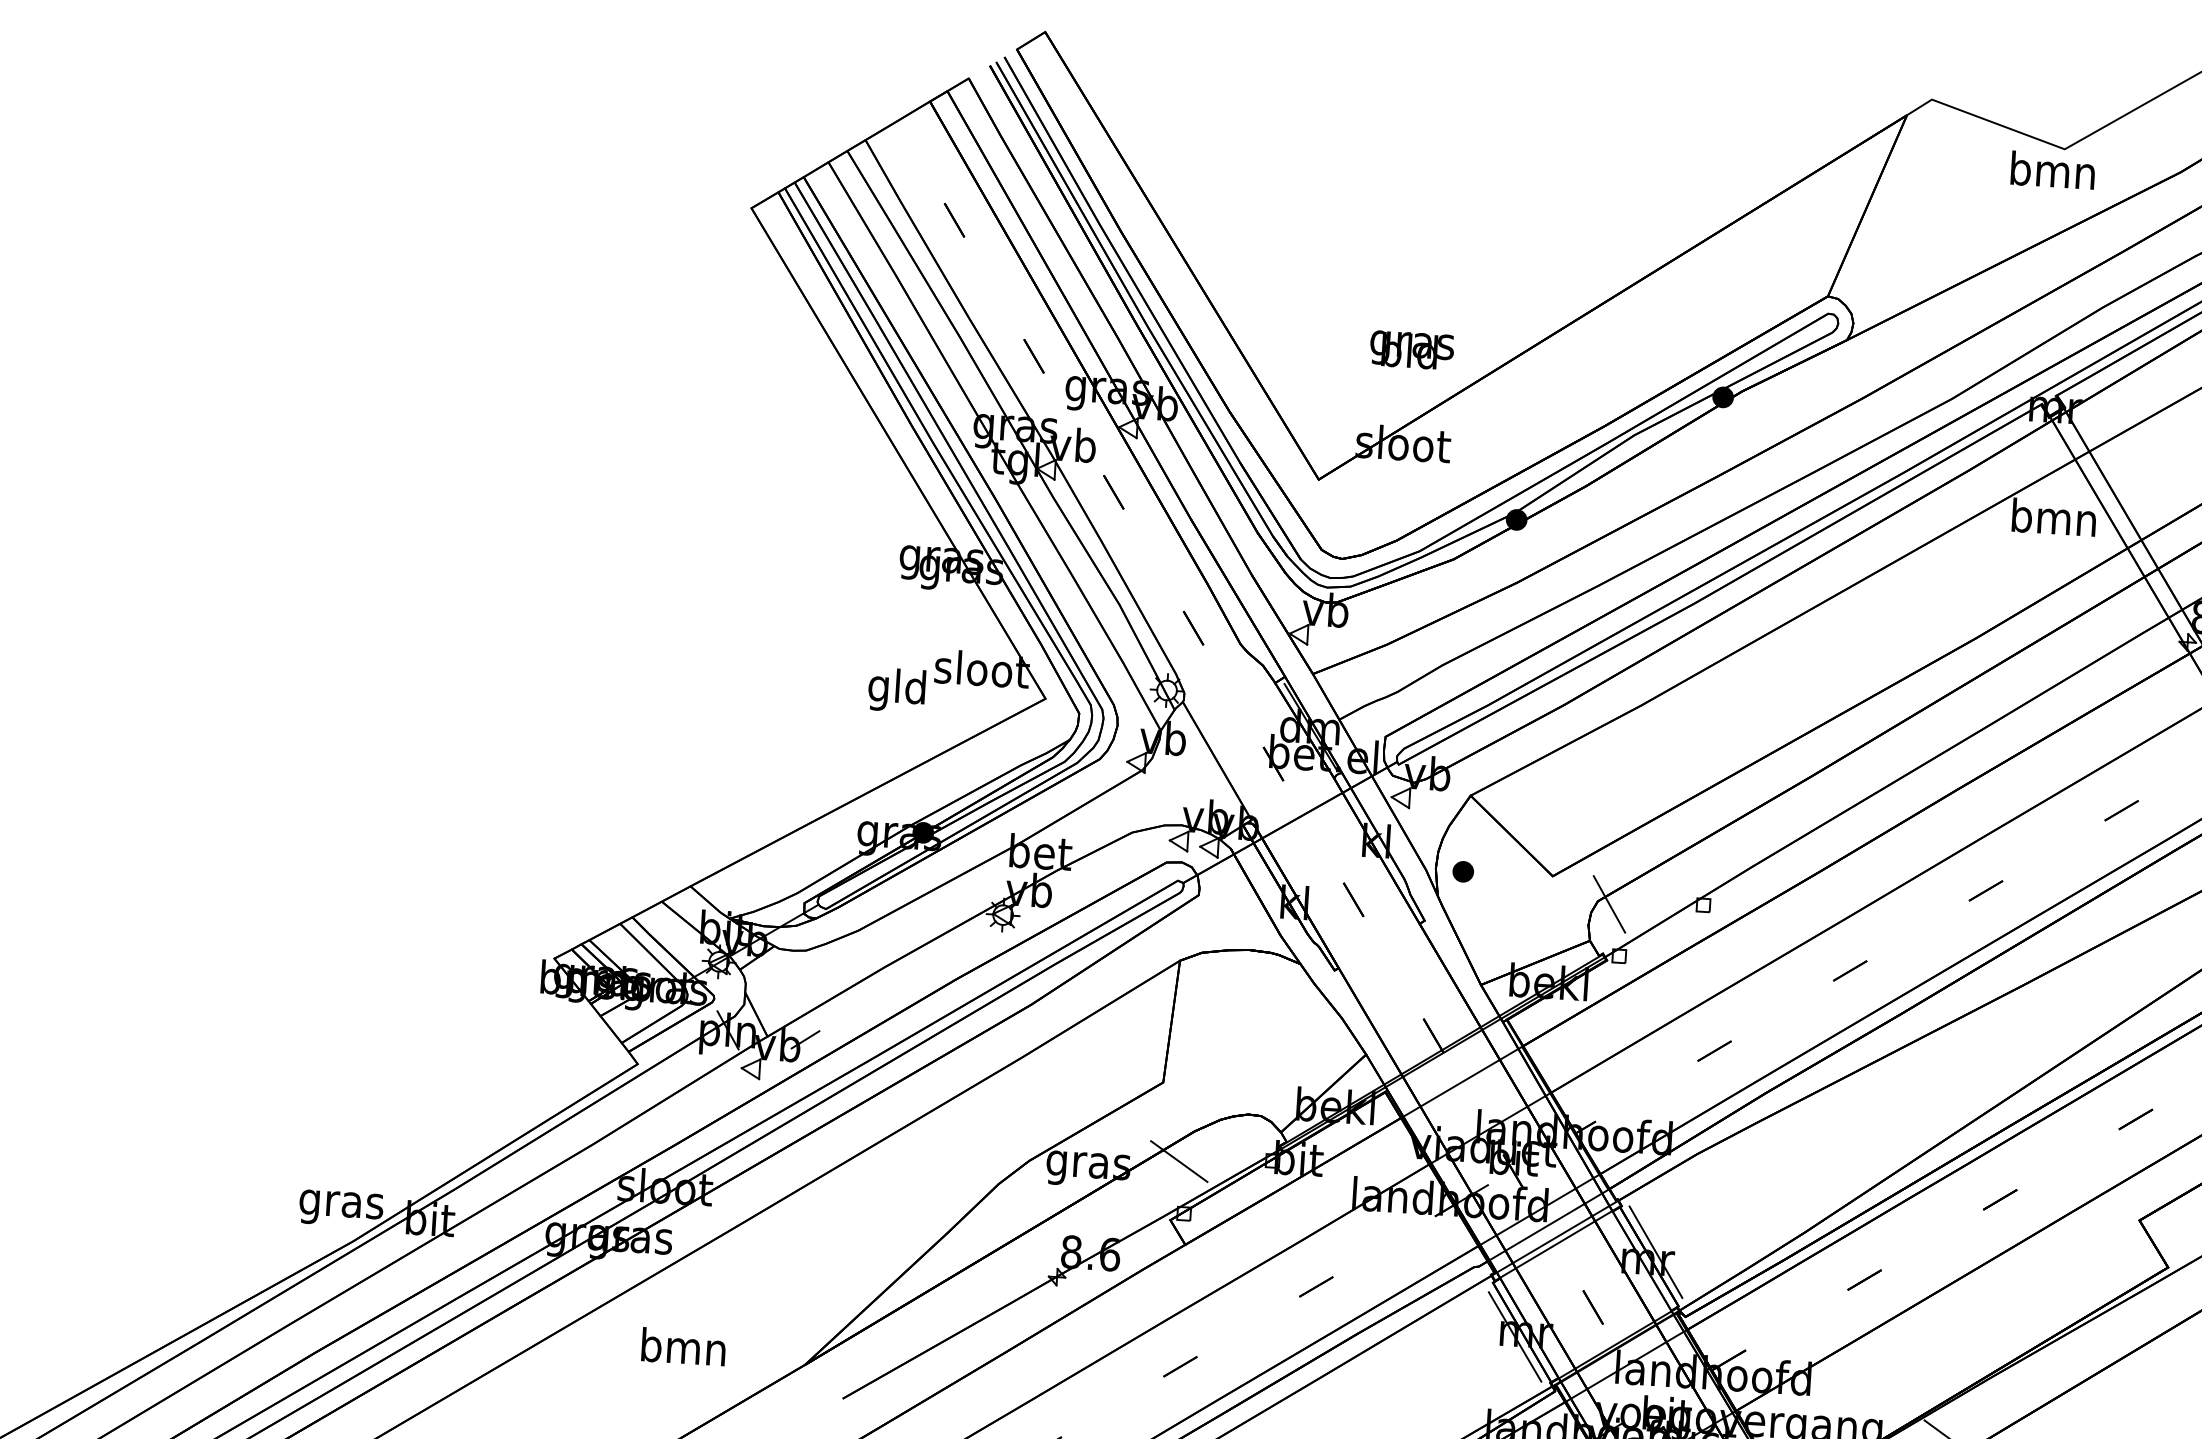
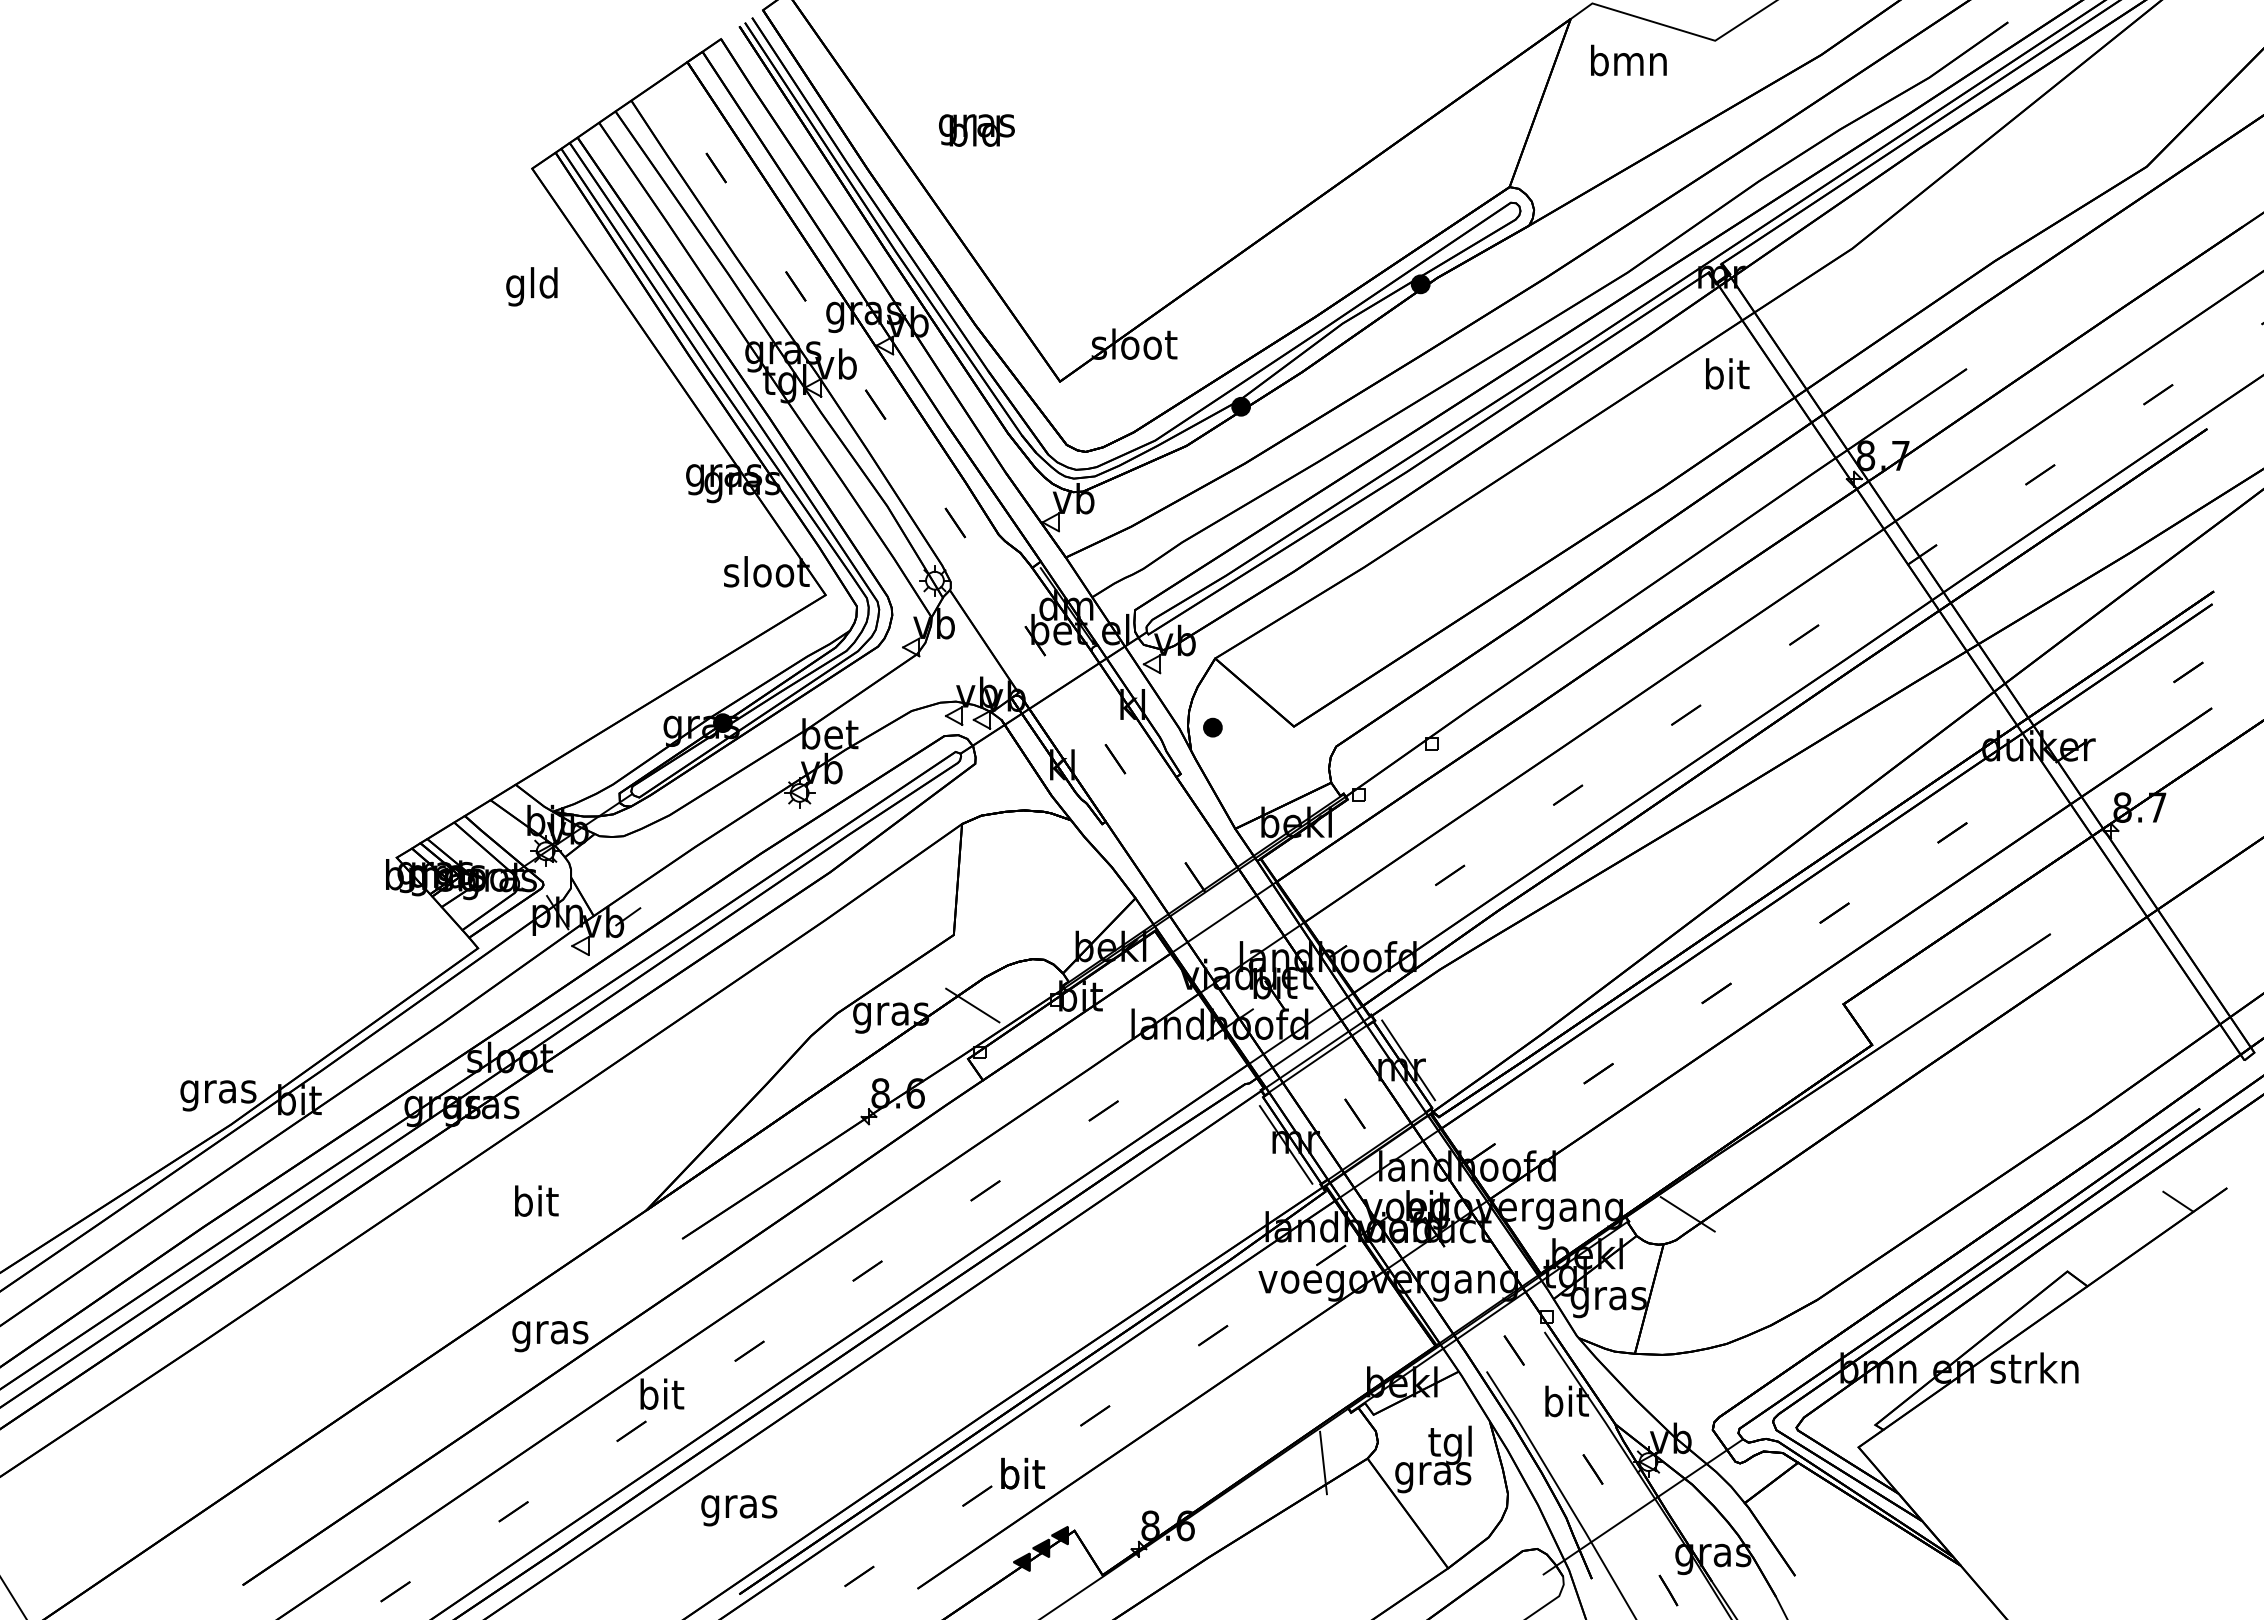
text: (2052, 170) -> (1628, 60), moved
text: (1411, 350) -> (976, 130), moved
text: (2054, 516) -> (1726, 373), bmn -> bit
text: (896, 689) -> (531, 286), moved
line: (1609, 904) -> (1346, 748), removed
text: (683, 1346) -> (535, 1200), bmn -> bit

